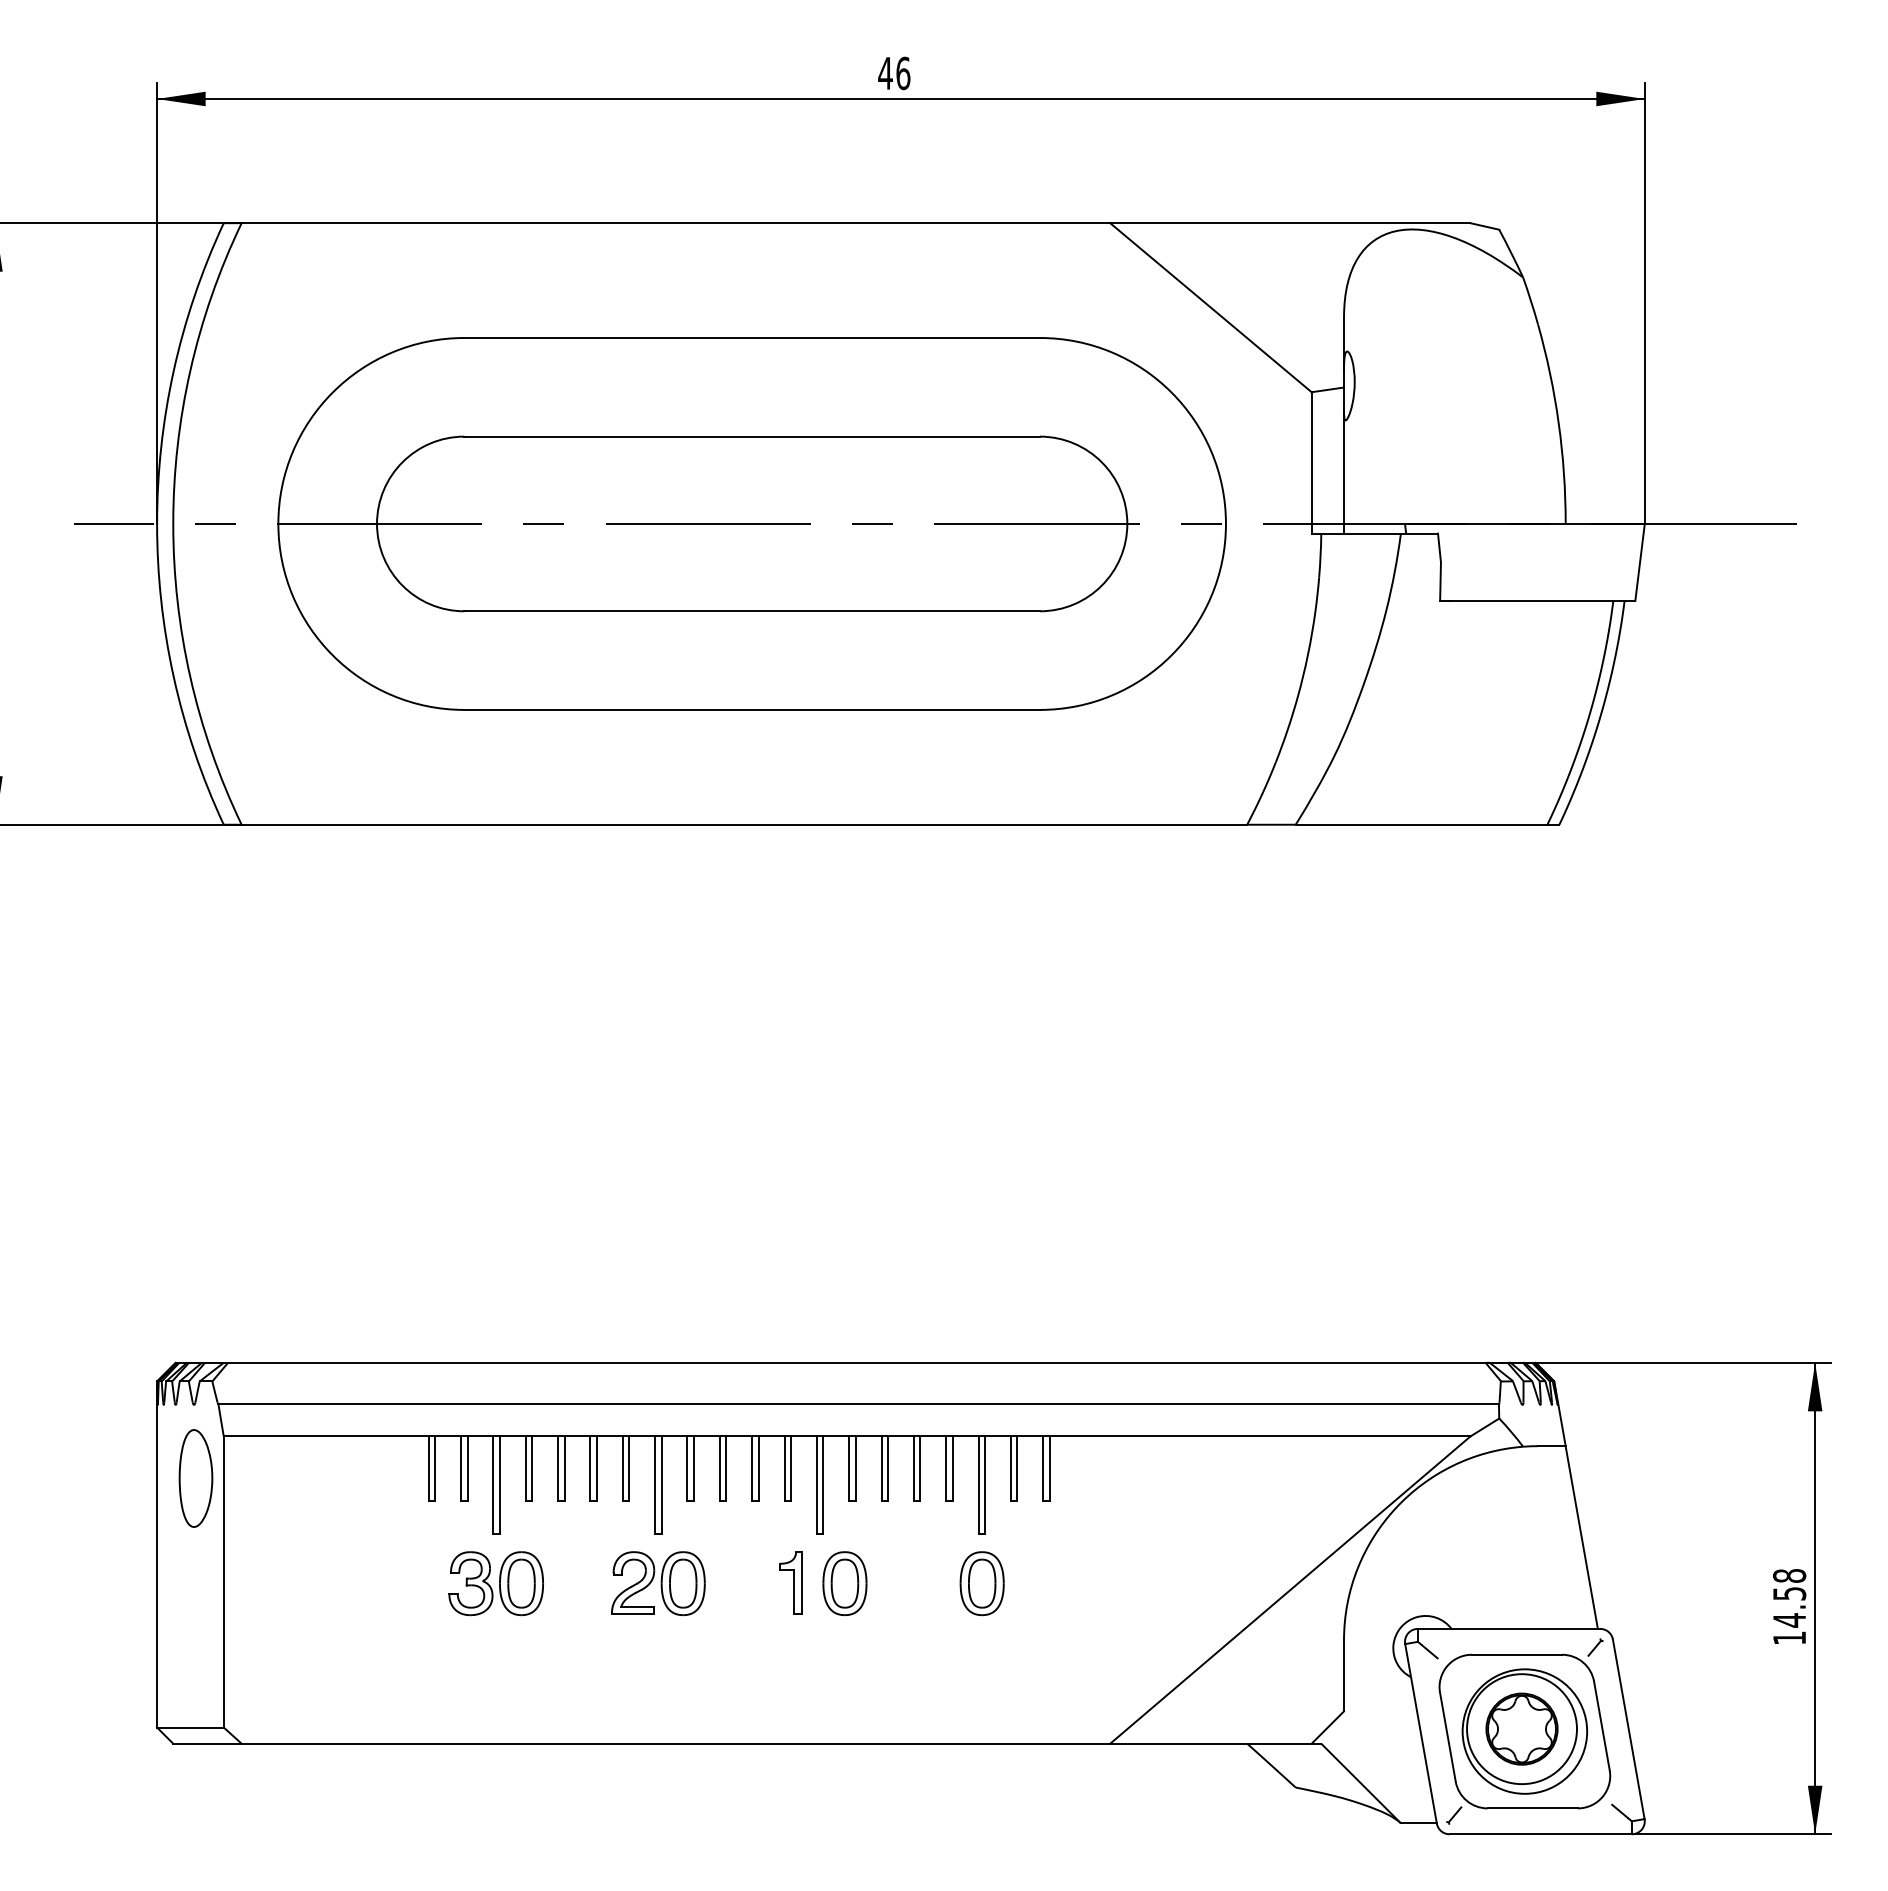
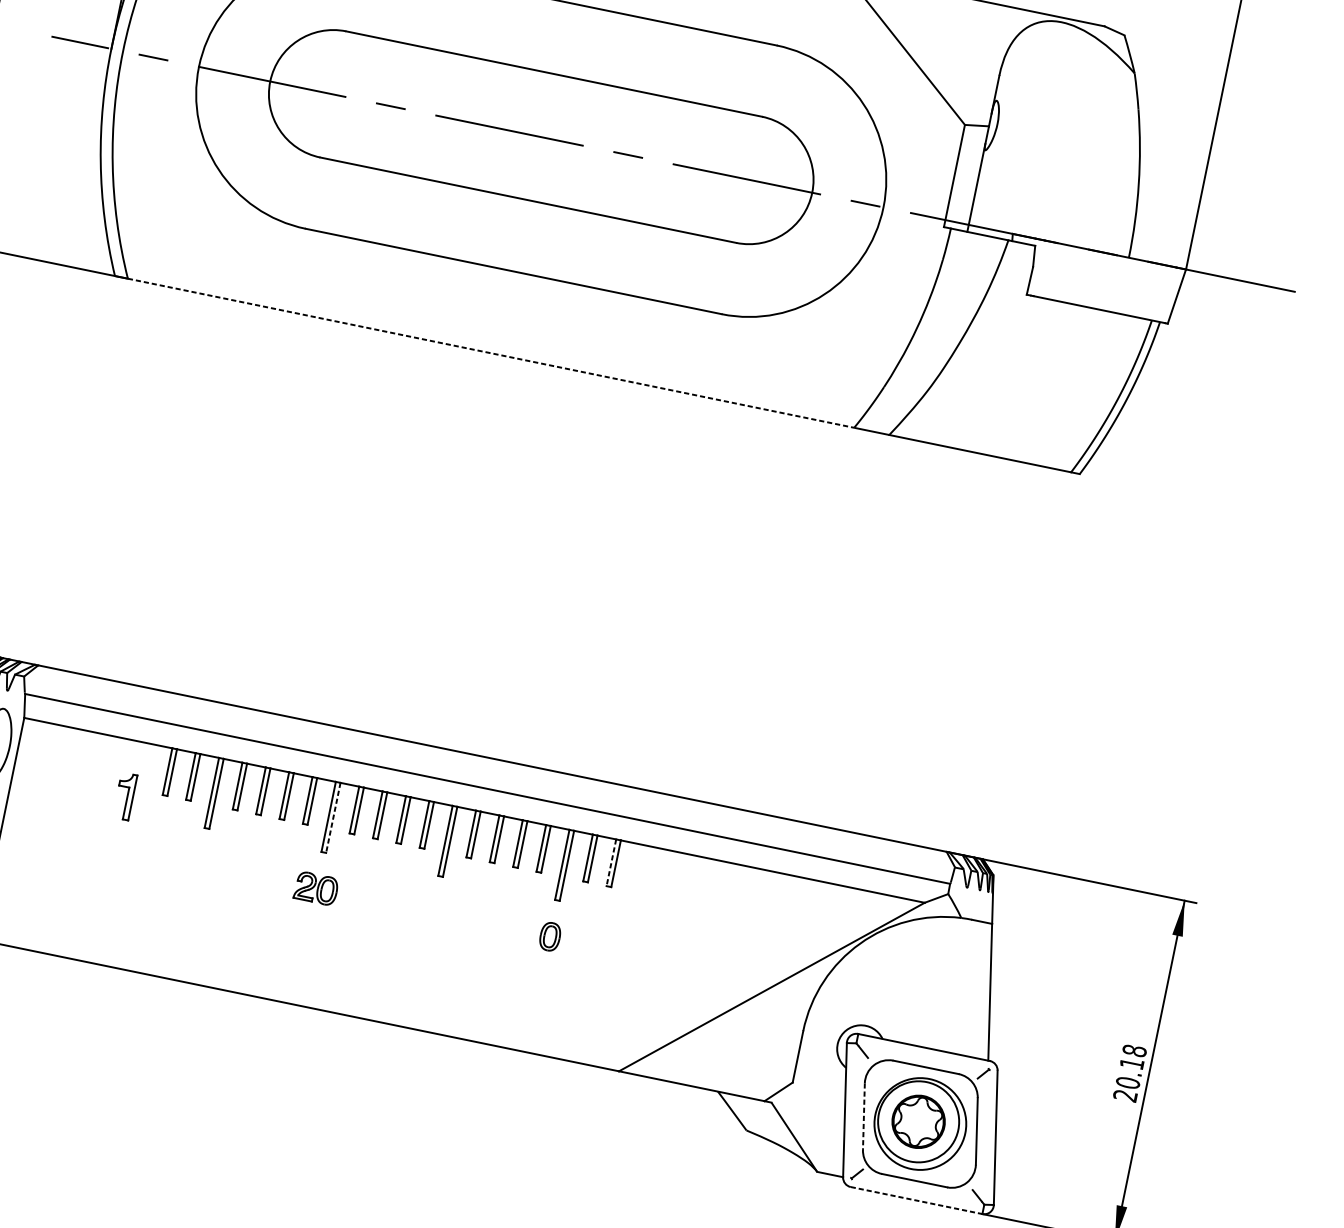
line: (744, 824) -> (491, 353), solid -> dashed
line: (1043, 1469) -> (611, 863), solid -> dashed
line: (661, 1484) -> (333, 817), solid -> dashed
part: (790, 1582) -> (124, 795), moved
part: (495, 1583) -> (198, 864), removed
part: (658, 1583) -> (316, 888), size x0.6
part: (844, 1583) -> (450, 916), removed
part: (981, 1583) -> (549, 936), size x0.6
text: (1789, 1615) -> (1128, 1079), 14.58 -> 20.18
line: (1447, 1737) -> (863, 1116), solid -> dashed
line: (1541, 1834) -> (917, 1200), solid -> dashed

